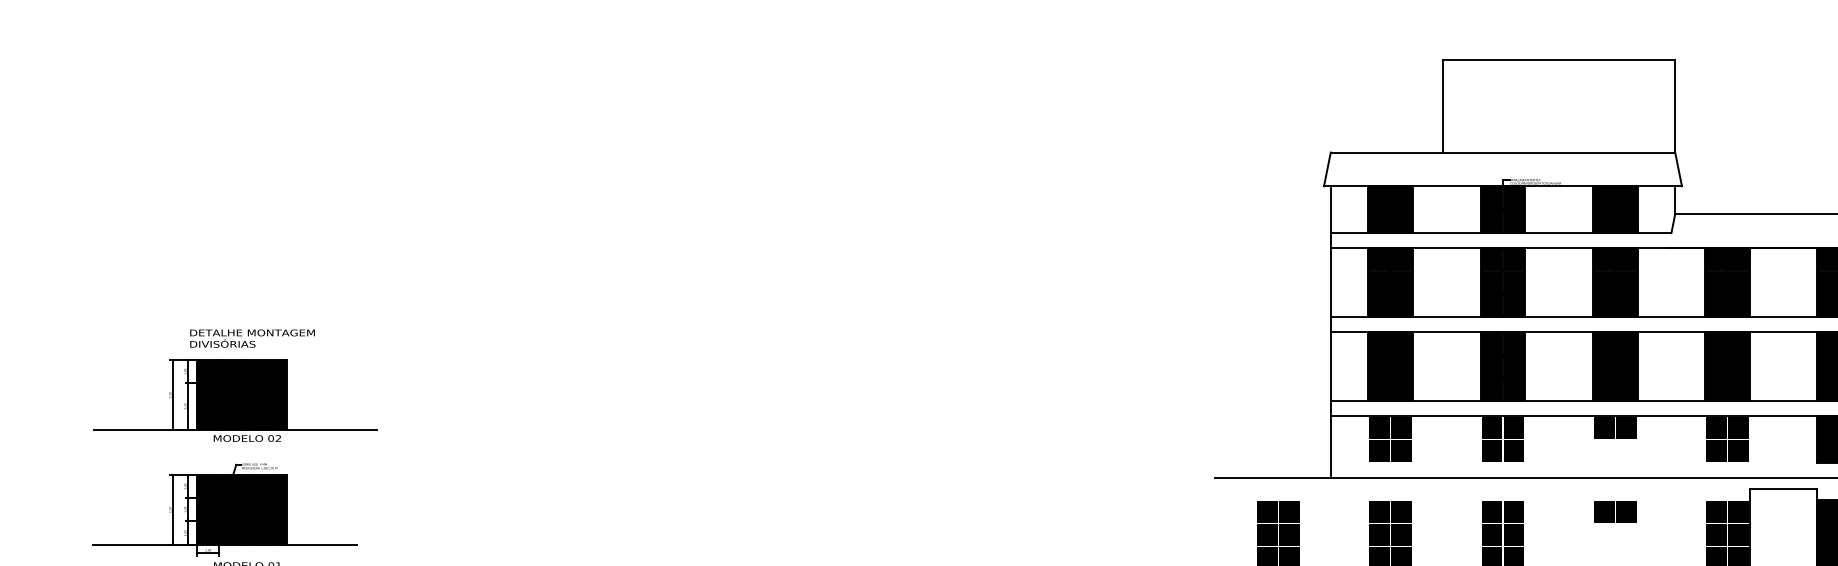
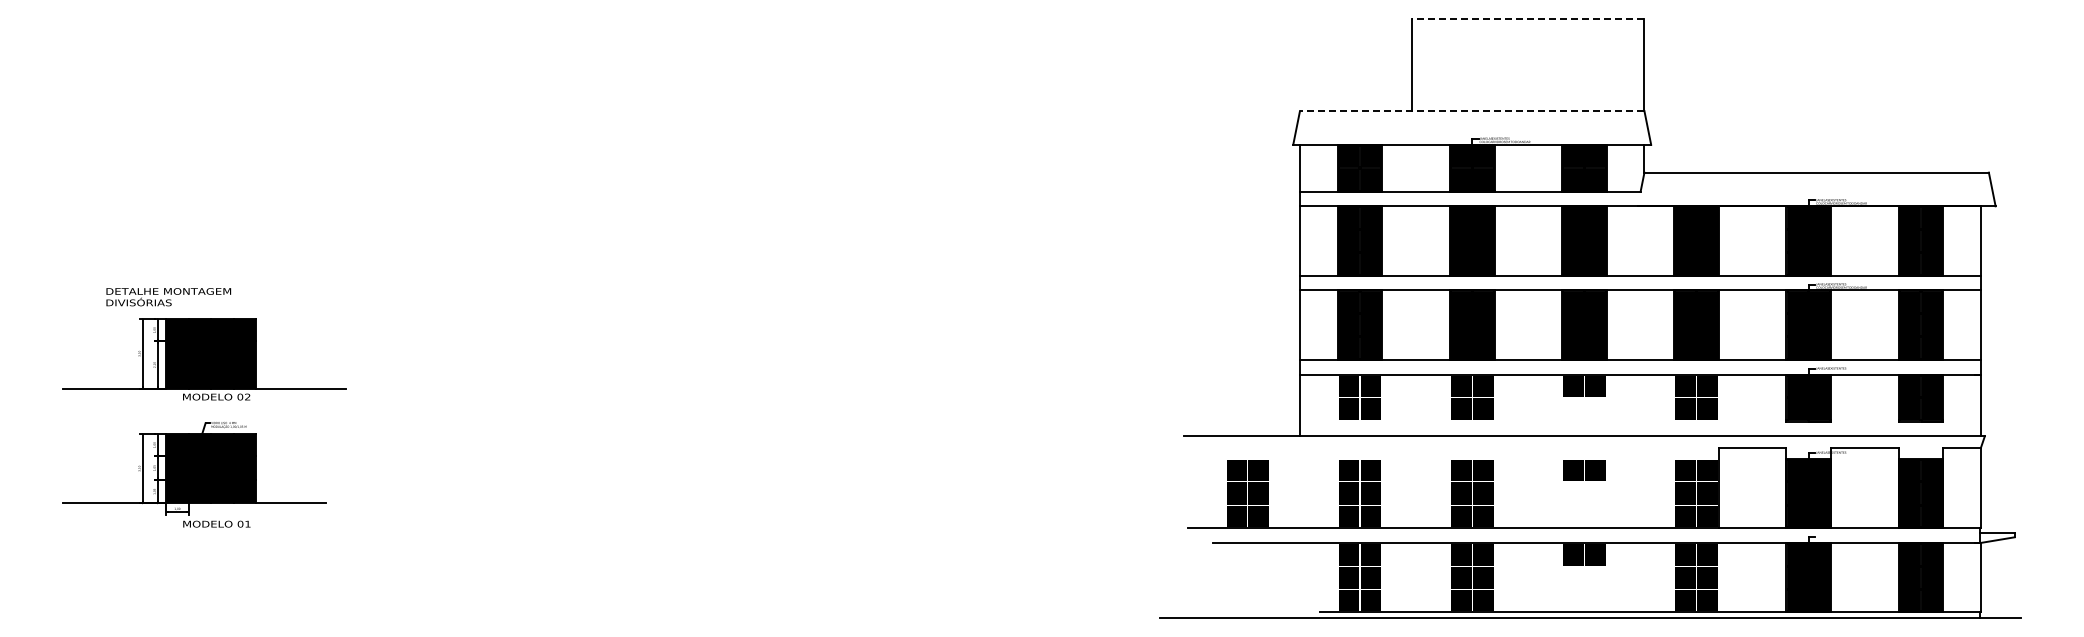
line: (1558, 59) -> (1527, 18), solid -> dashed
line: (1502, 152) -> (1471, 111), solid -> dashed
text: (252, 338) -> (168, 297), moved

